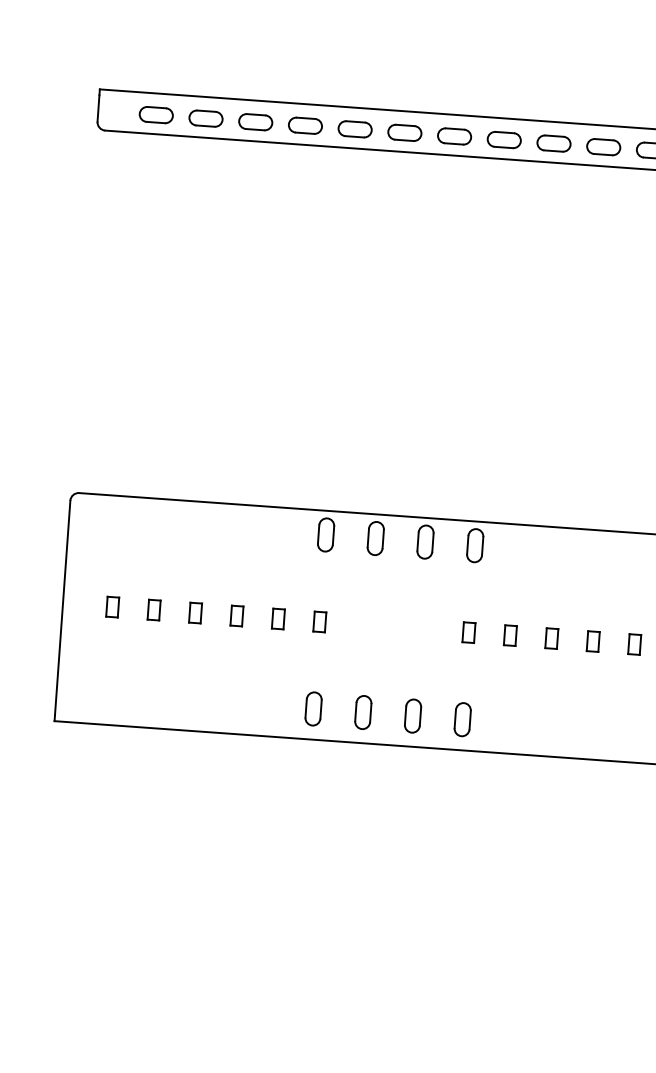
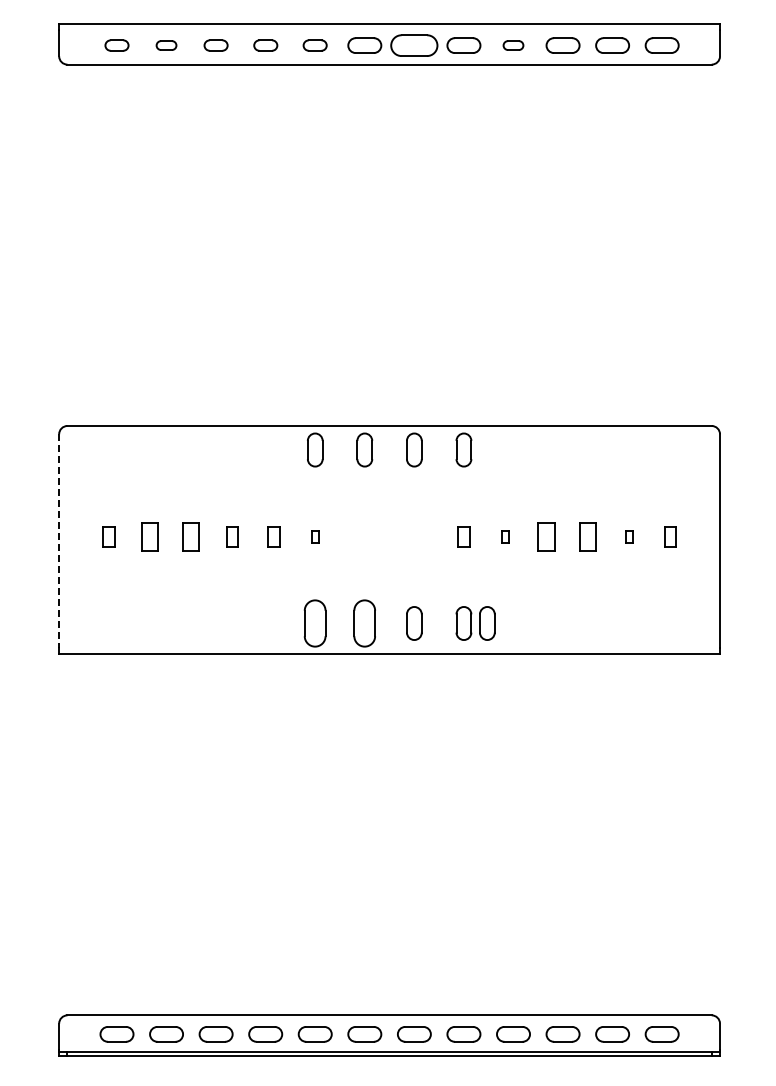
part: (155, 114) -> (116, 45), size x0.7
part: (205, 118) -> (166, 45), size x0.6
part: (255, 122) -> (215, 45), size x0.7
part: (305, 125) -> (265, 45), size x0.7
part: (354, 129) -> (314, 45), size x0.7
part: (454, 136) -> (414, 45), size x1.4
part: (554, 143) -> (513, 45), size x0.6
line: (62, 608) -> (59, 541), solid -> dashed
part: (153, 609) -> (149, 536), size x1.4
part: (195, 612) -> (191, 536), size x1.4
part: (319, 621) -> (314, 536), size x0.6
part: (509, 635) -> (504, 536), size x0.6
part: (551, 638) -> (546, 536), size x1.4
part: (592, 641) -> (587, 536), size x1.4
part: (634, 644) -> (628, 536), size x0.6
part: (313, 709) -> (315, 623), size x1.4
part: (363, 712) -> (364, 623), size x1.4
part: (486, 721) -> (487, 623), added

